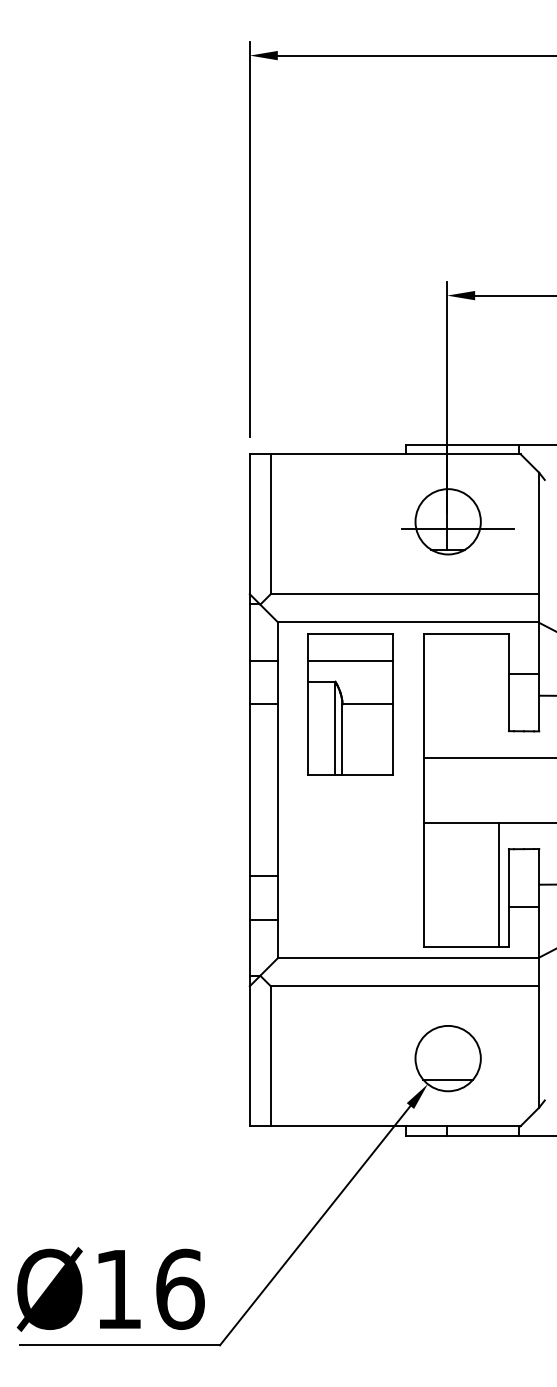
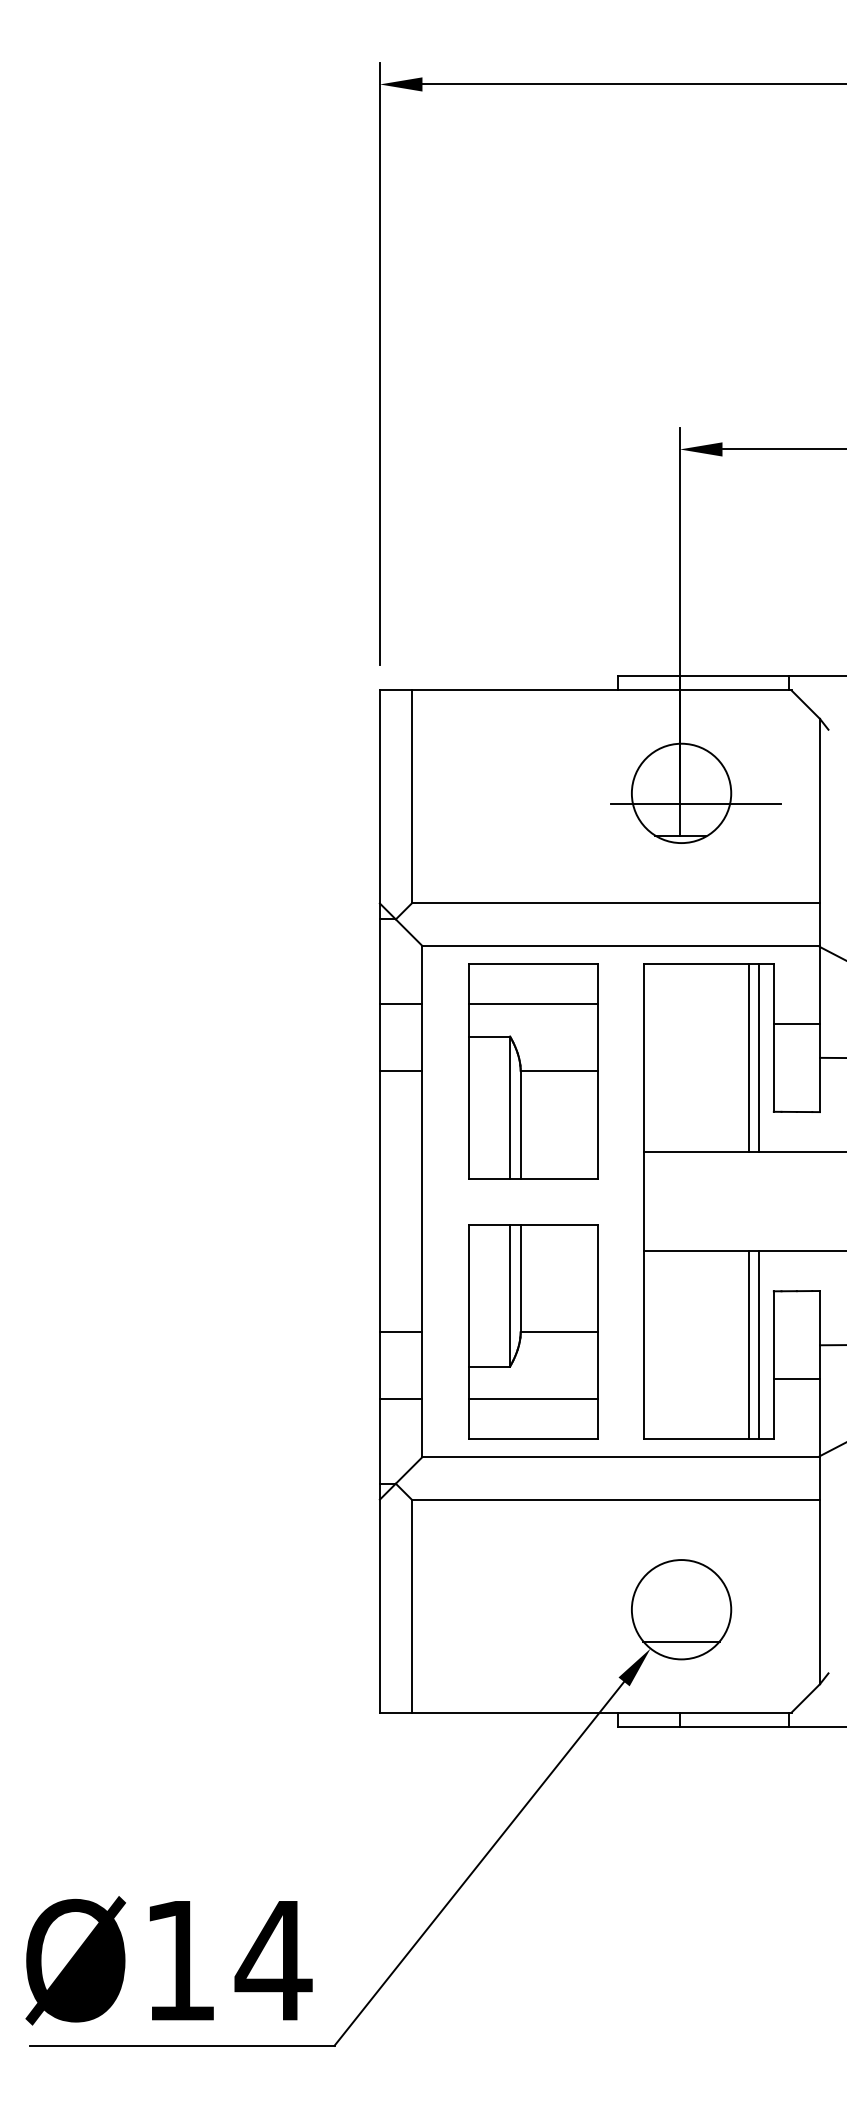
line: (492, 695) -> (748, 1057), added
line: (498, 695) -> (758, 1057), added
part: (350, 875) -> (532, 1331), added
line: (492, 884) -> (748, 1344), added
text: (179, 1288) -> (272, 1959), Ø16 -> Ø14

